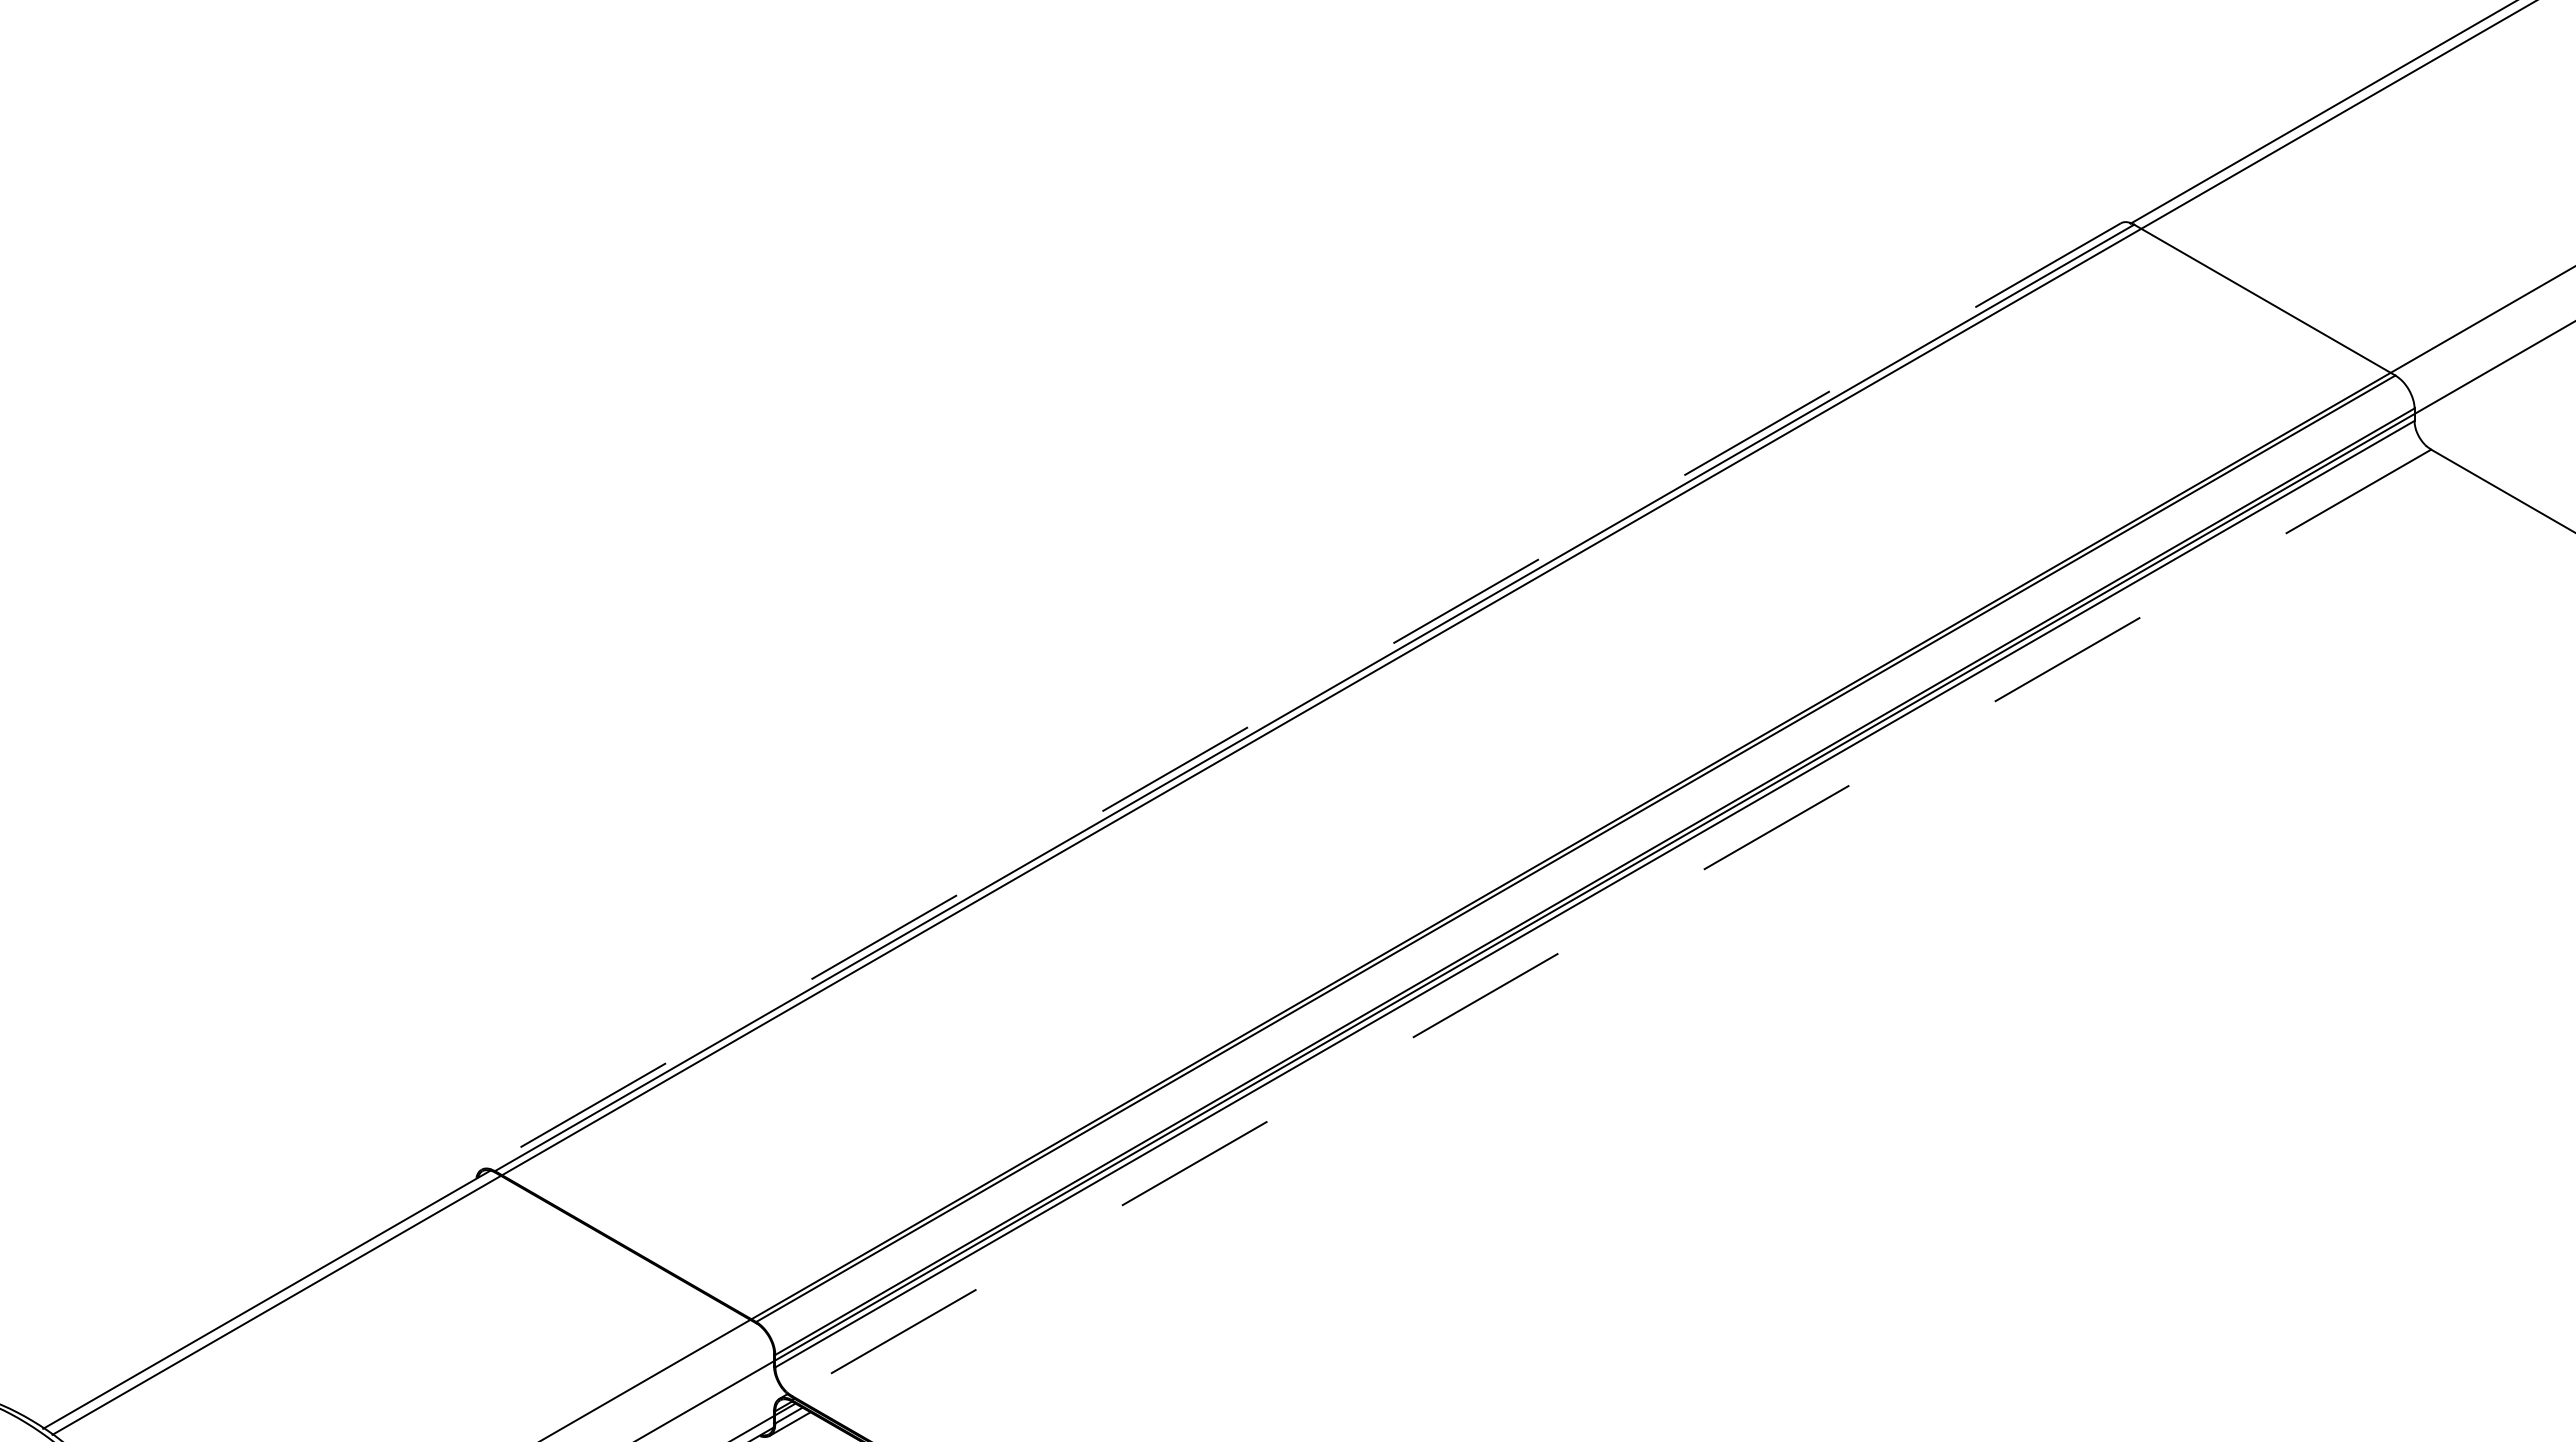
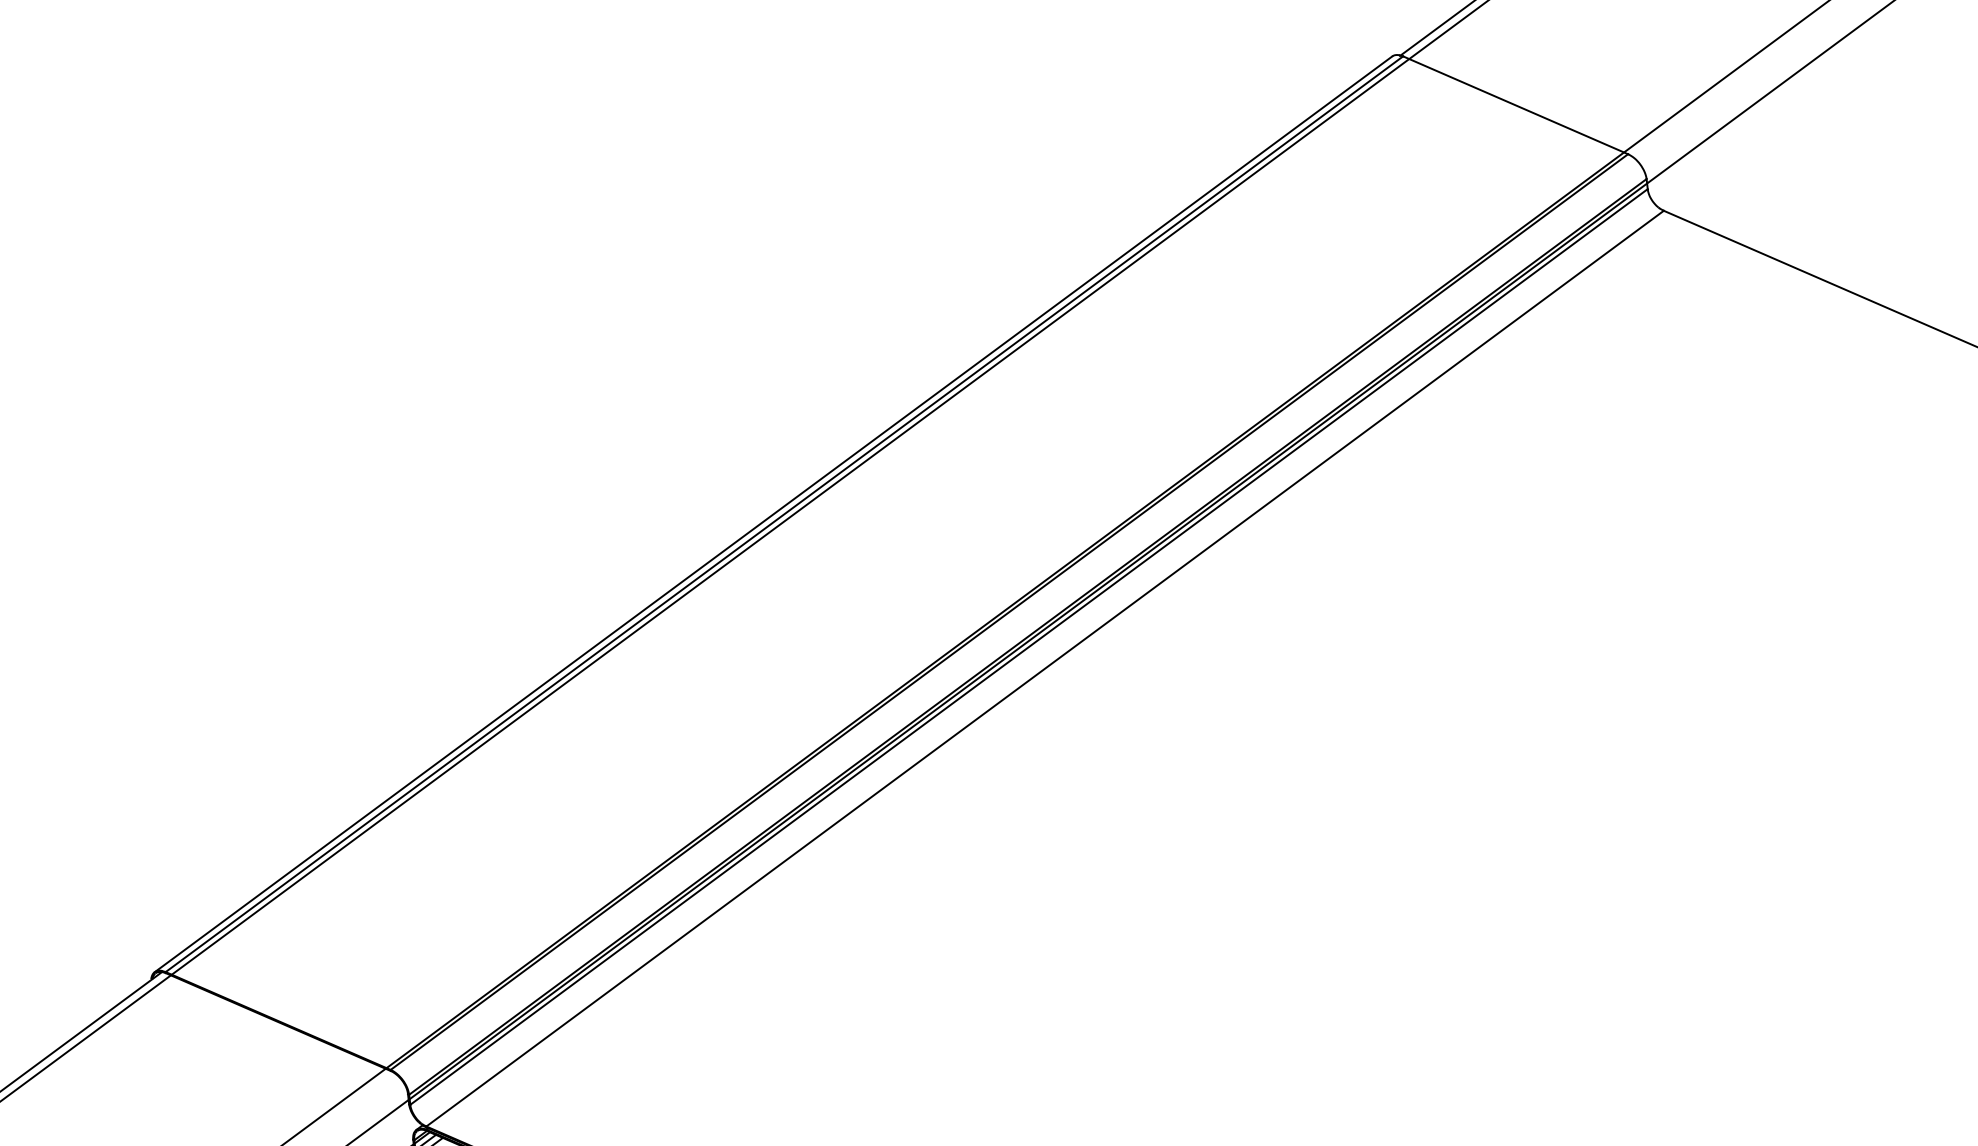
line: (1300, 696) -> (772, 514), dashed -> solid
line: (1611, 923) -> (1045, 669), dashed -> solid

